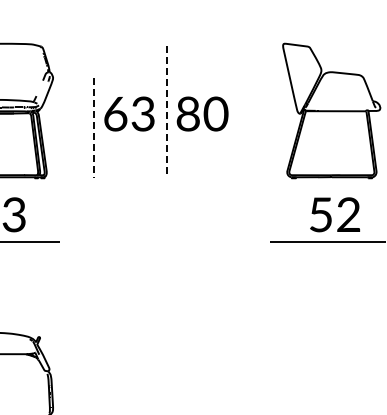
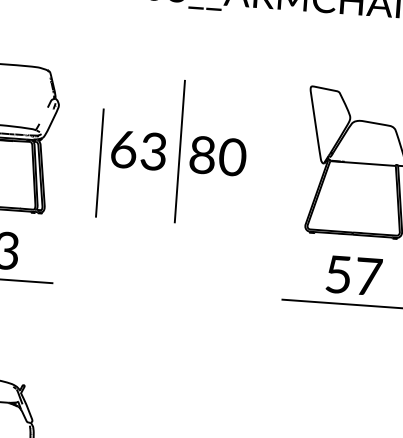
line: (167, 112) -> (180, 151), dashed -> solid
line: (94, 128) -> (99, 163), dashed -> solid
text: (348, 214) -> (368, 276), 52 -> 57

